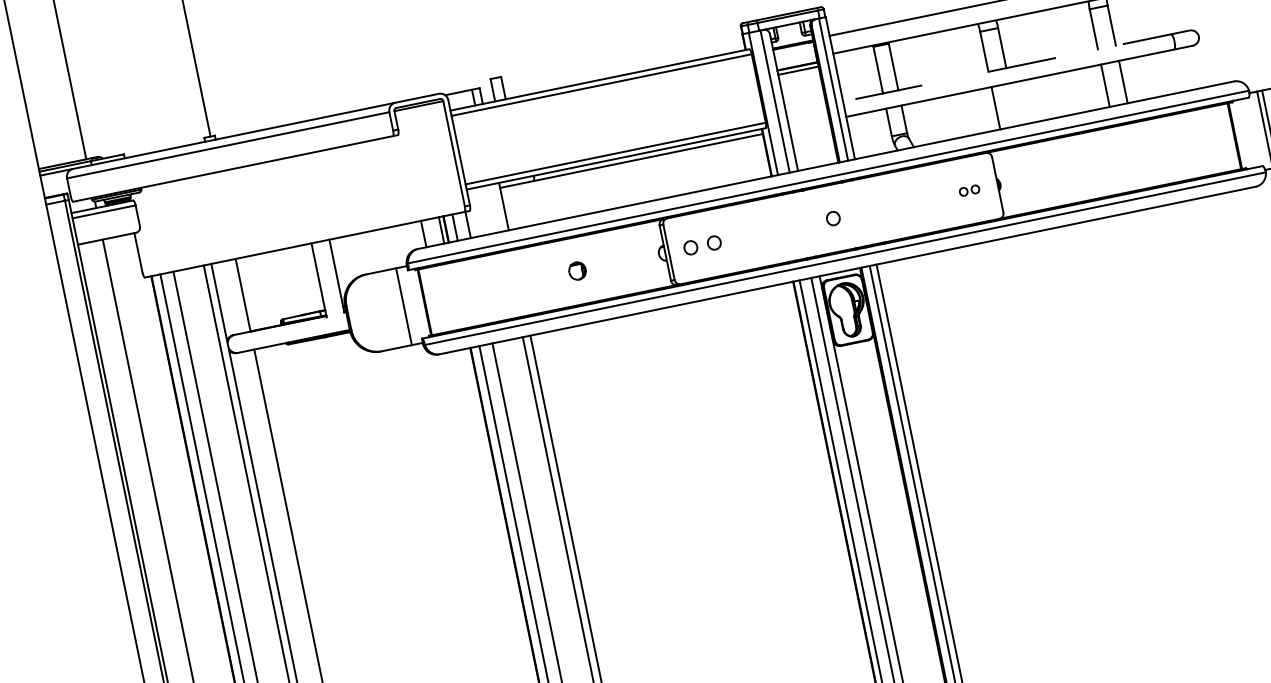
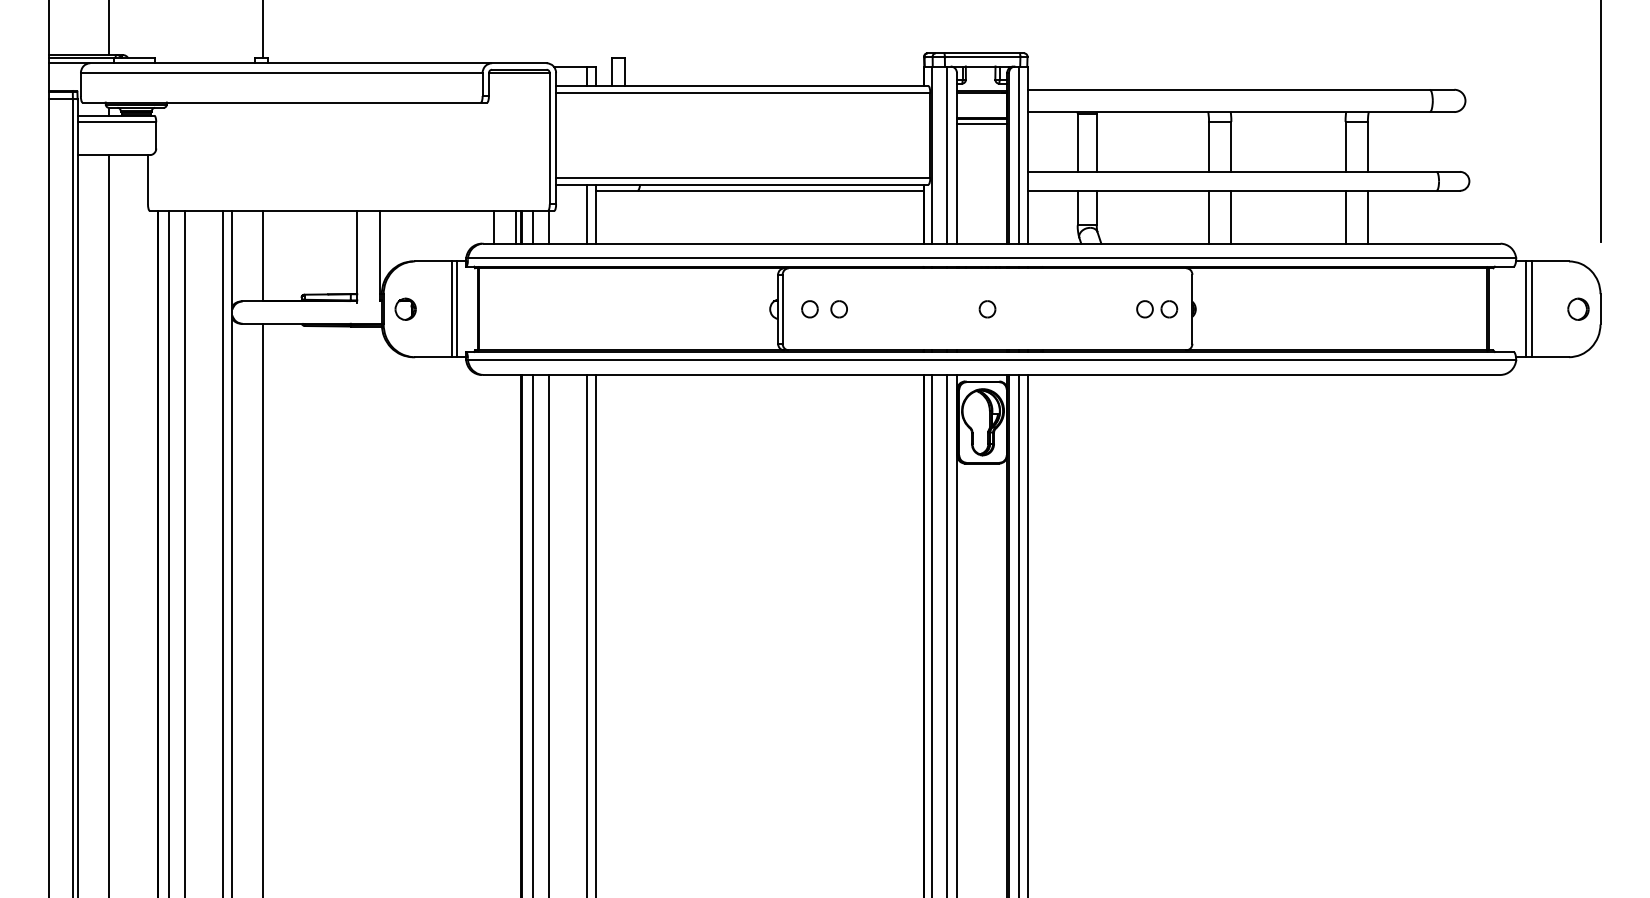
line: (1016, 65) -> (1243, 171), dashed -> solid
line: (1013, 103) -> (1231, 216), added
part: (969, 190) -> (1157, 309), size x1.67
line: (495, 207) -> (586, 213), added
part: (577, 270) -> (405, 308), moved
line: (408, 306) -> (457, 309), added

